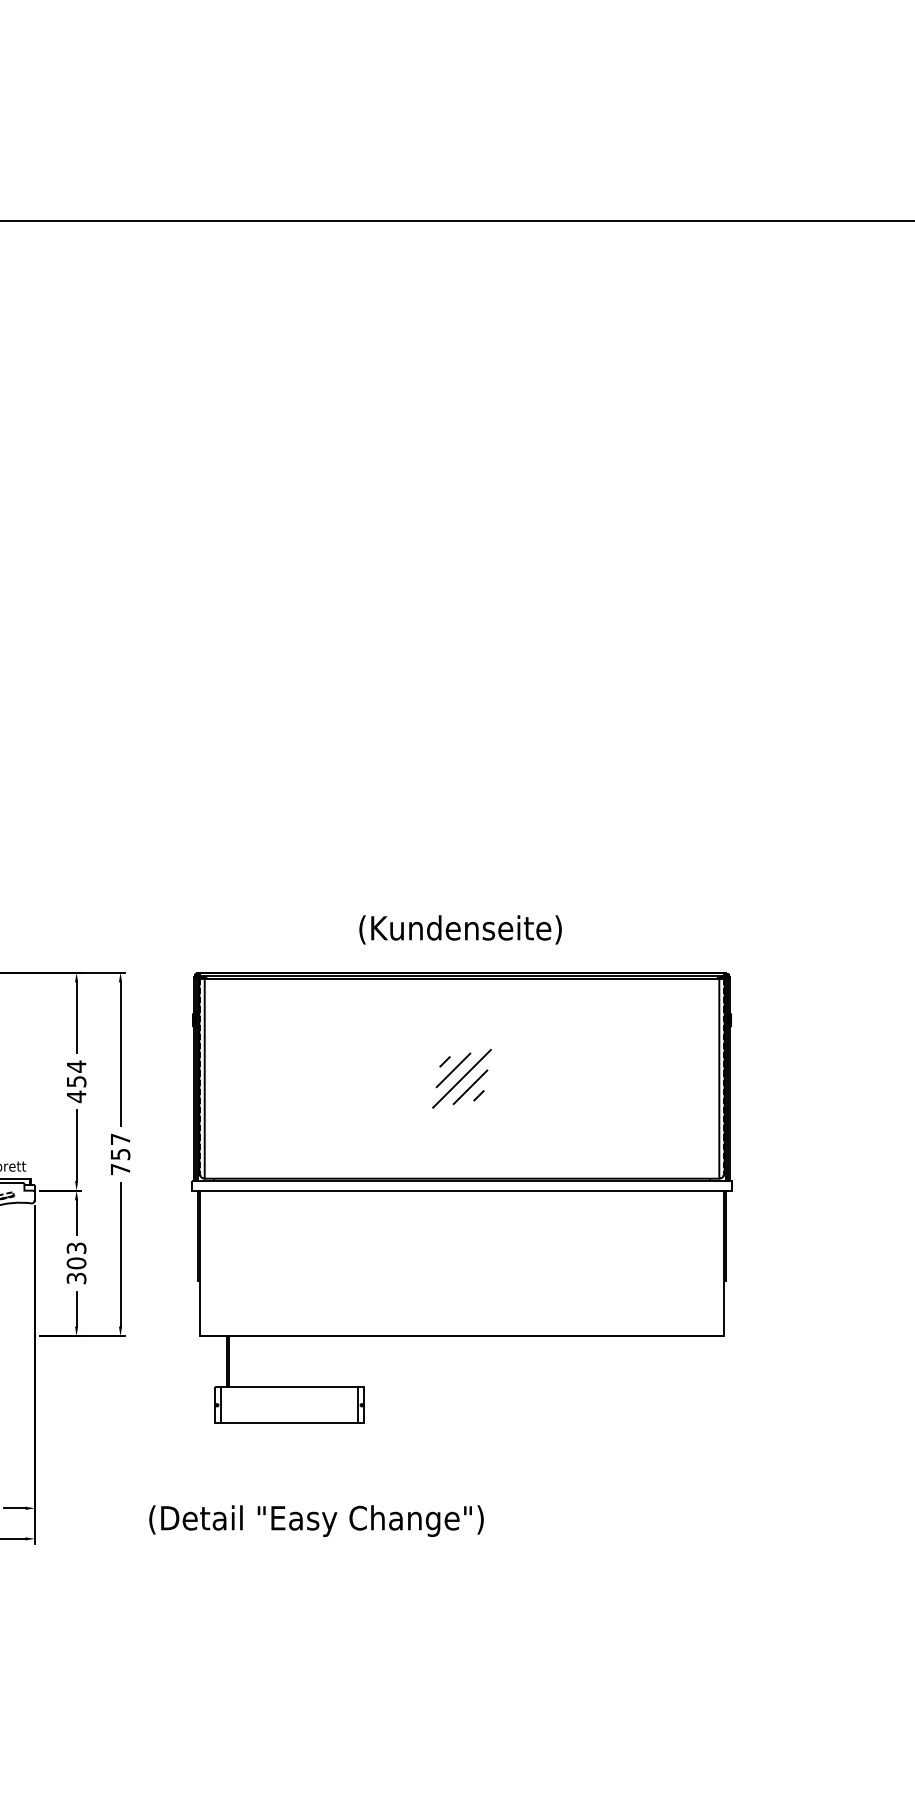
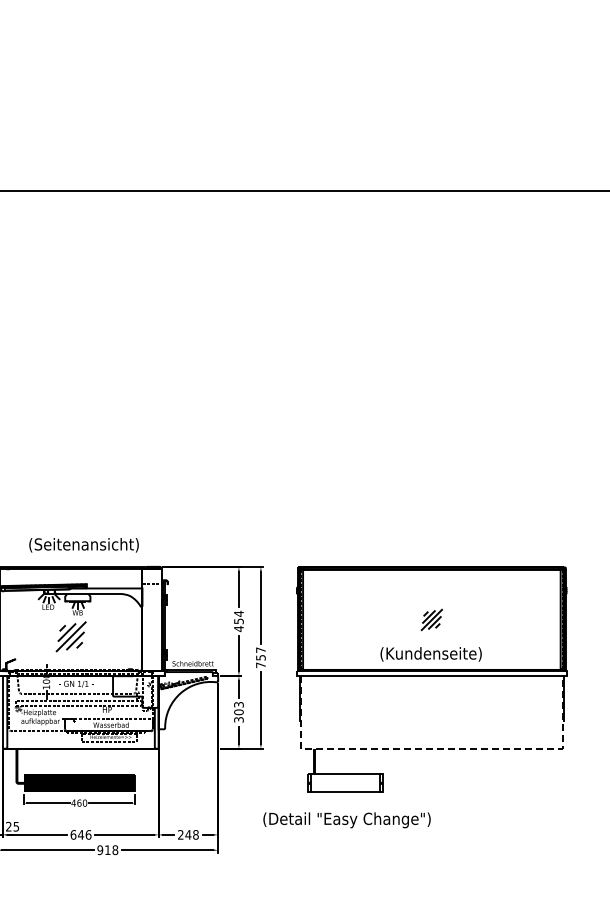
text: (459, 930) -> (430, 654), moved
part: (461, 1077) -> (431, 619), size x0.7
line: (461, 1335) -> (431, 748), solid -> dashed
text: (315, 1521) -> (346, 820), moved

